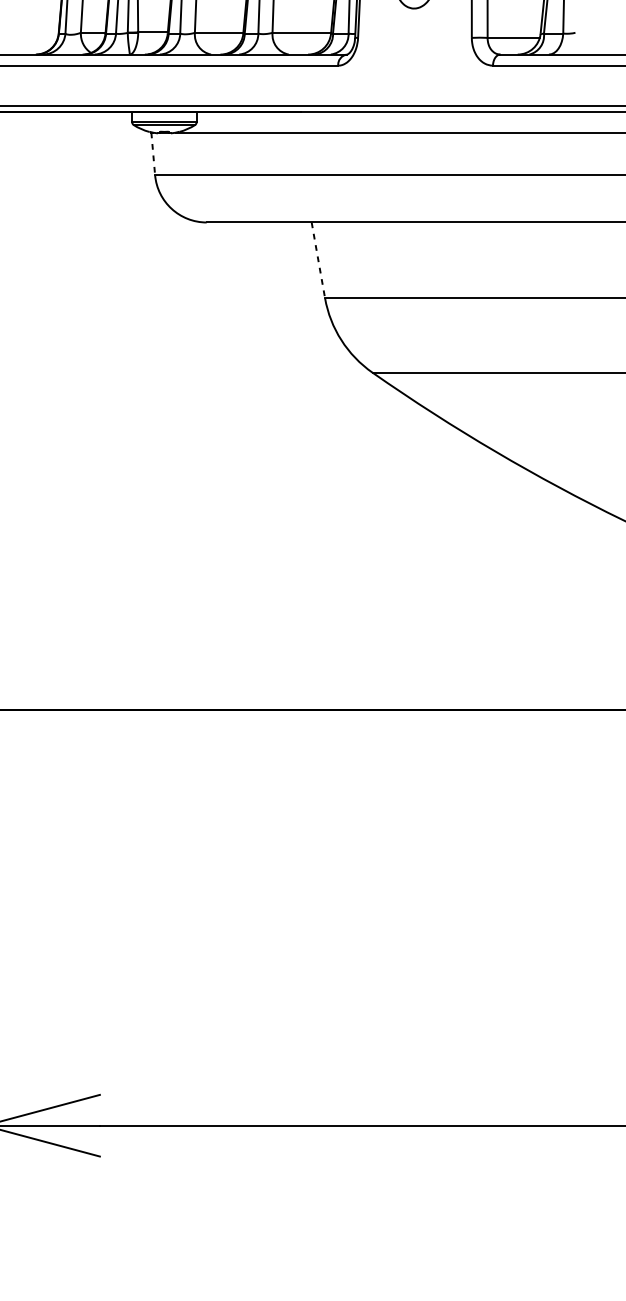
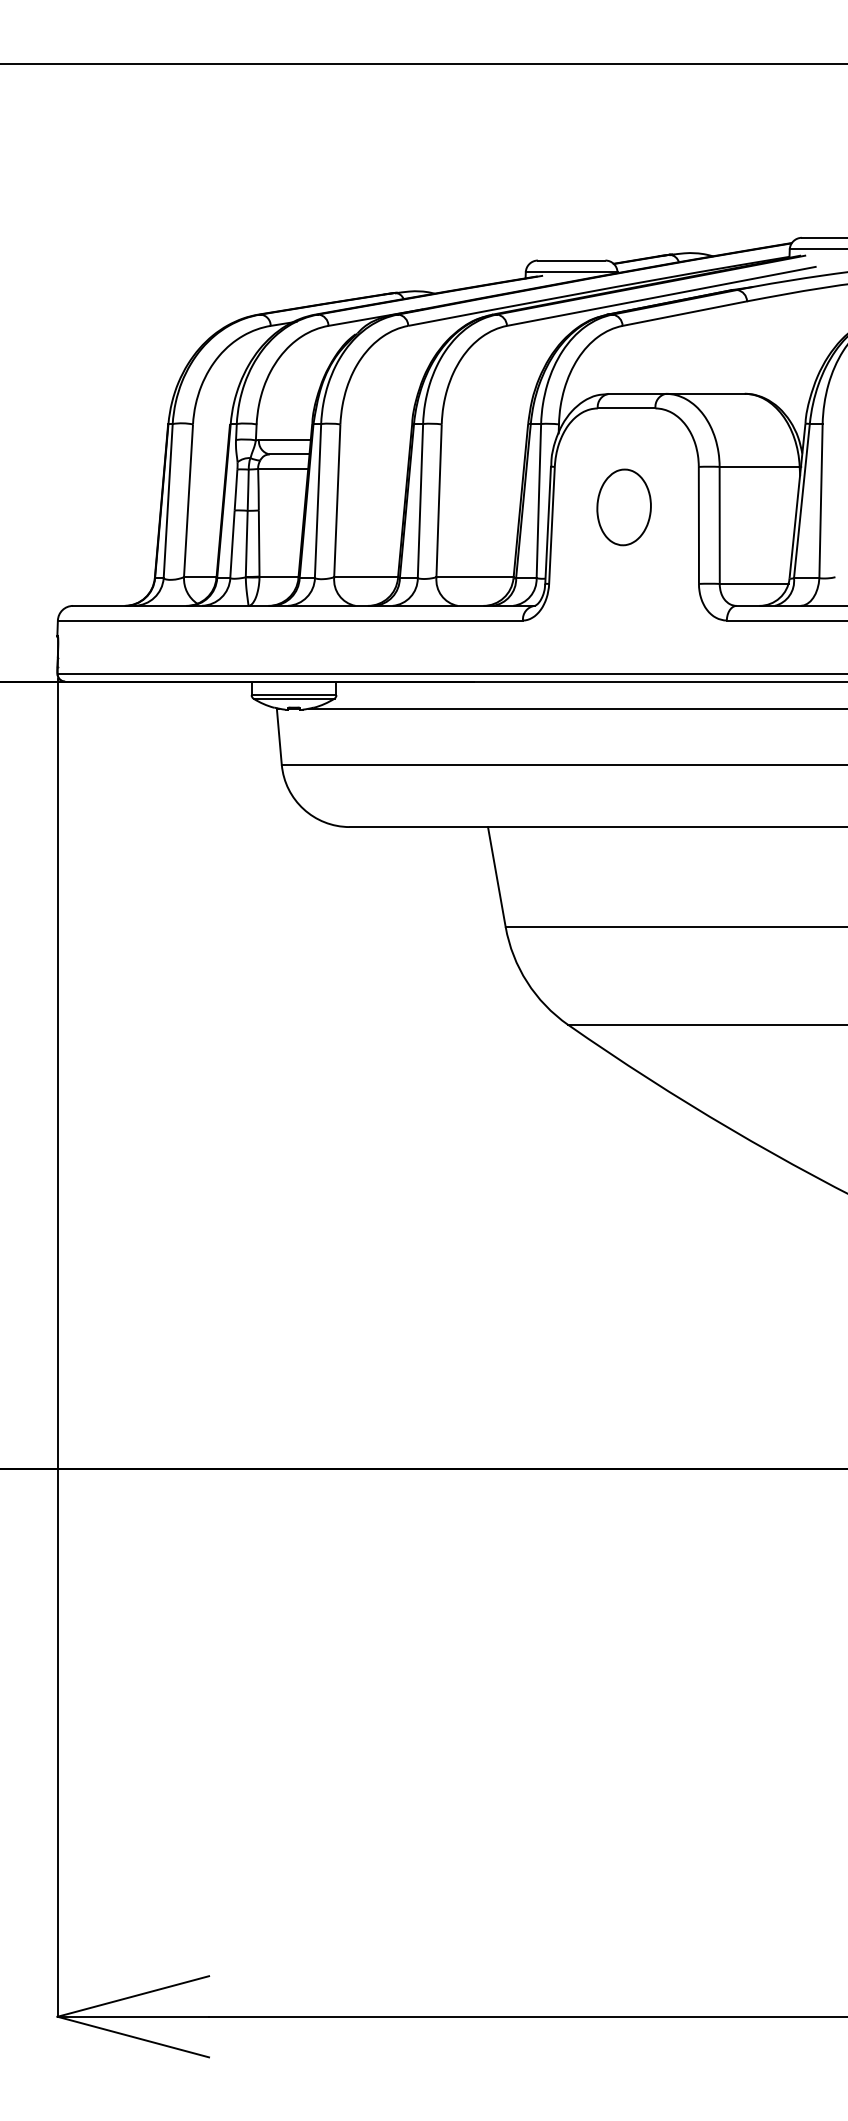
line: (153, 154) -> (279, 737), dashed -> solid
line: (318, 260) -> (496, 877), dashed -> solid

